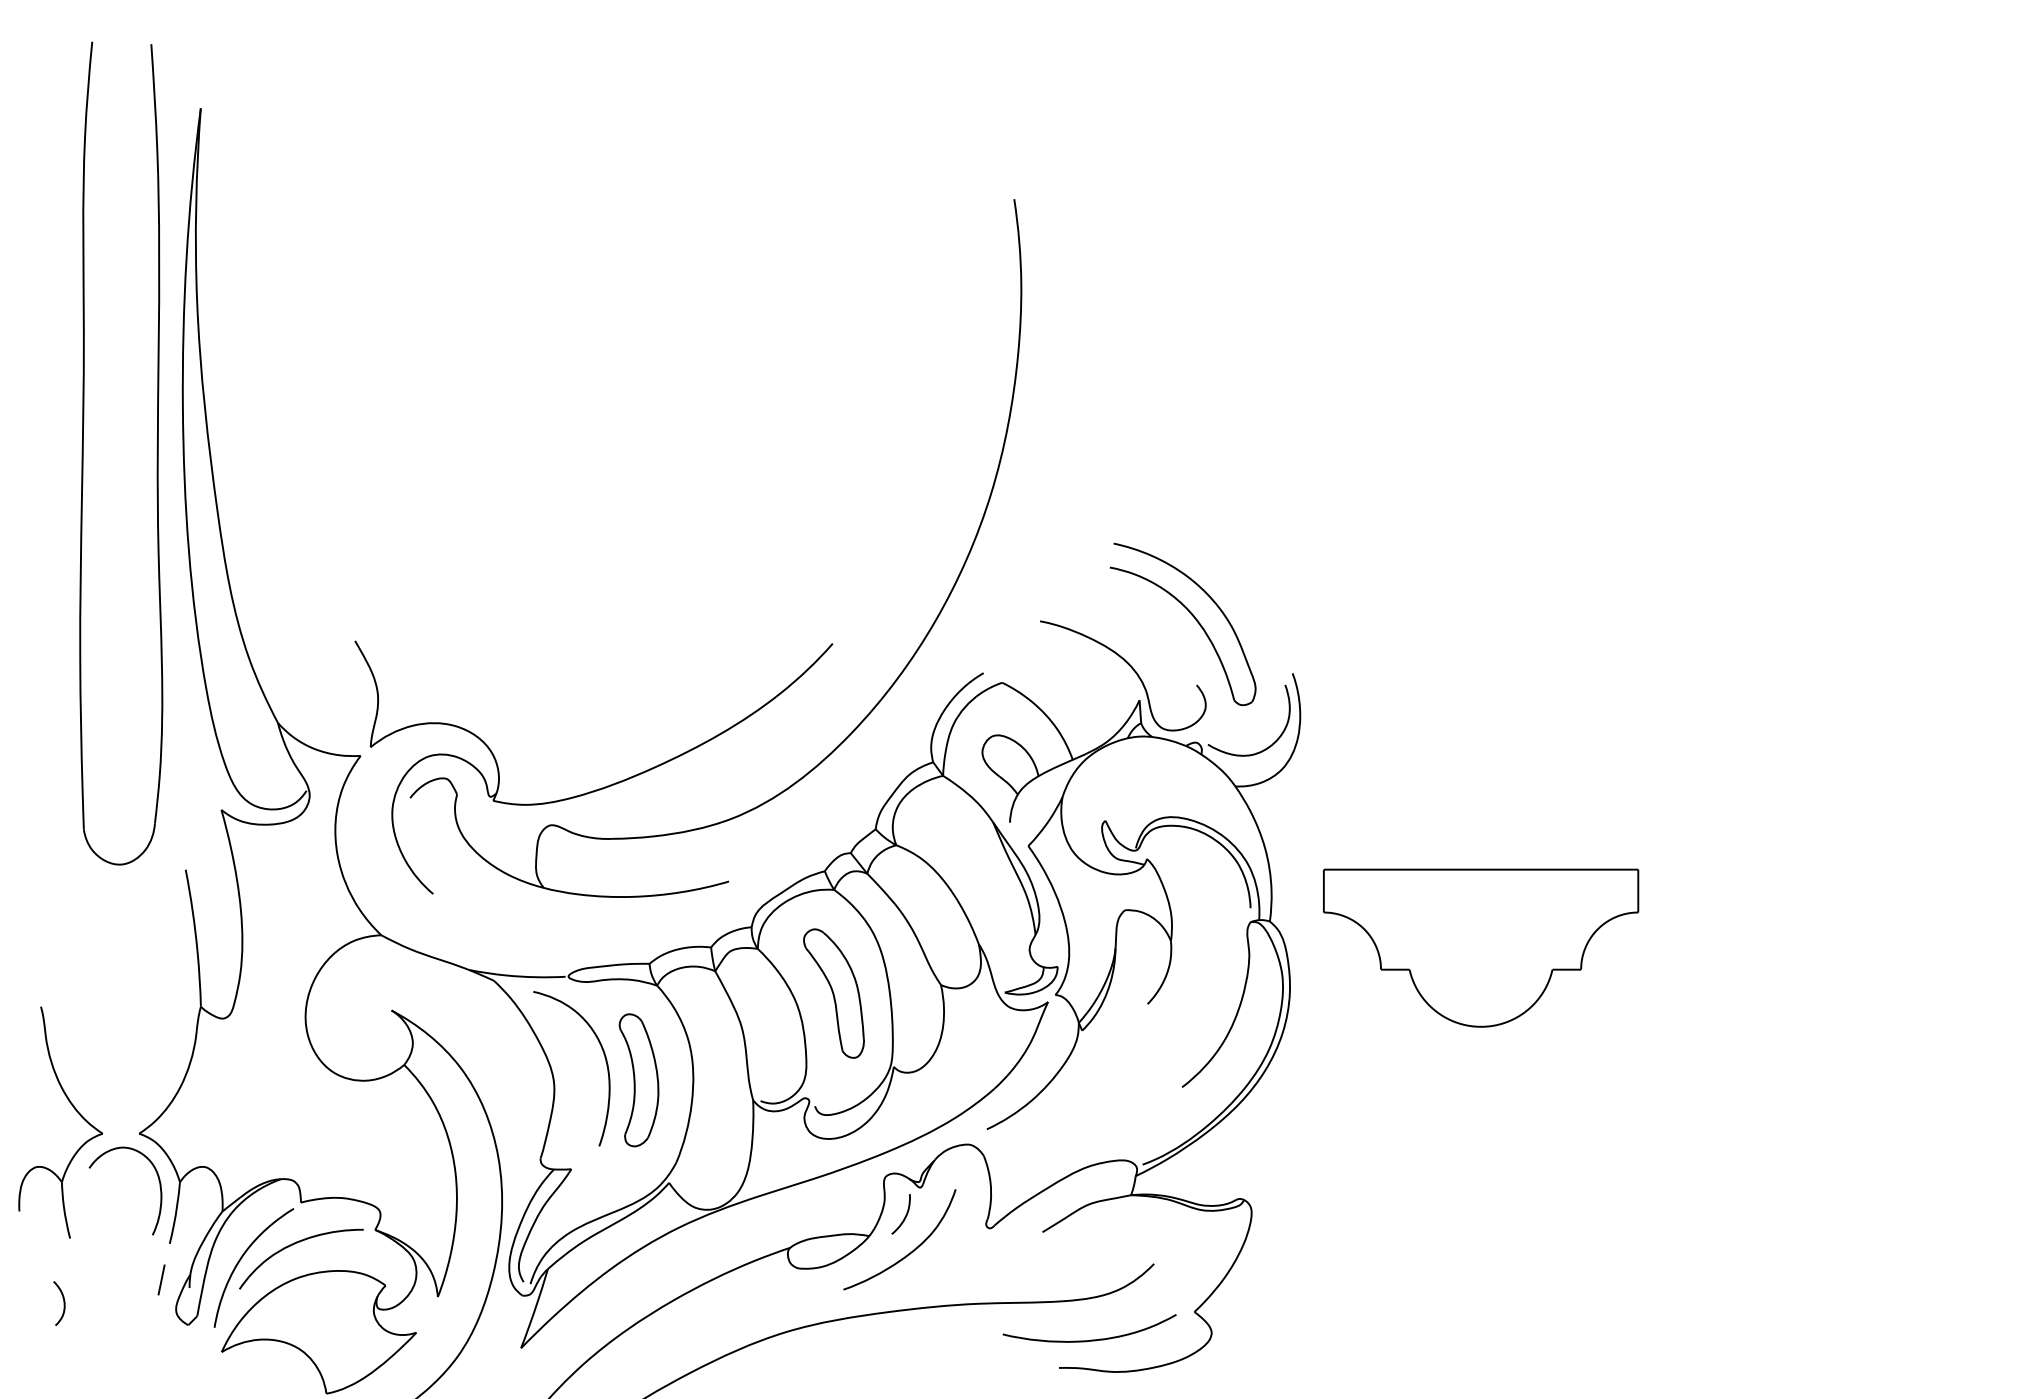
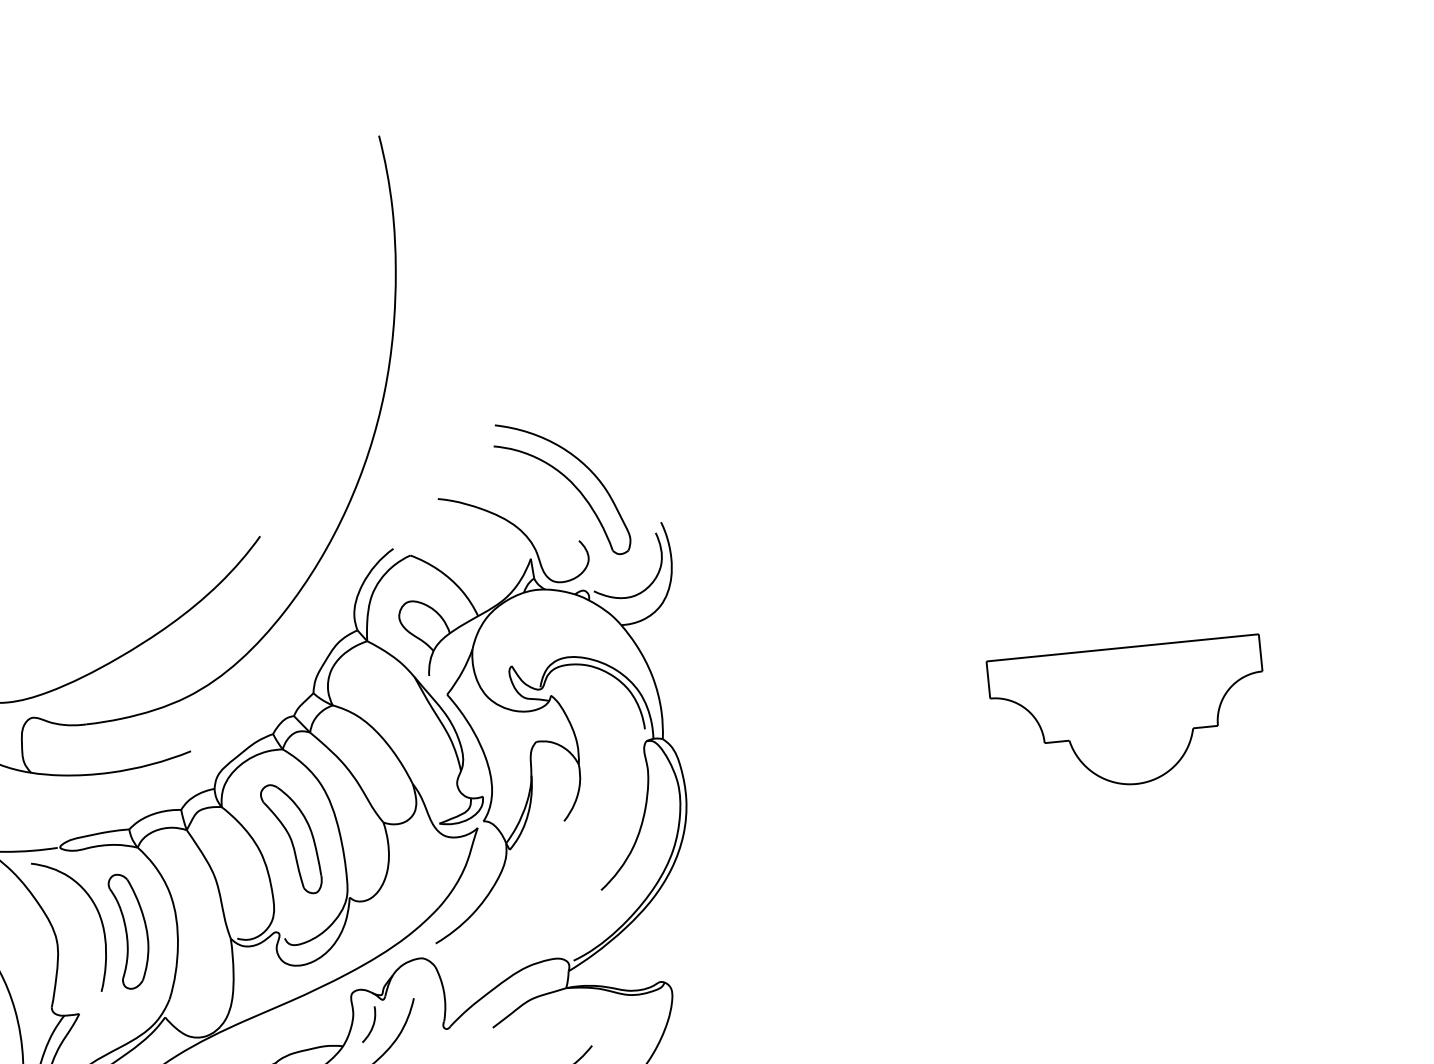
part: (1481, 947) -> (1129, 715), moved

